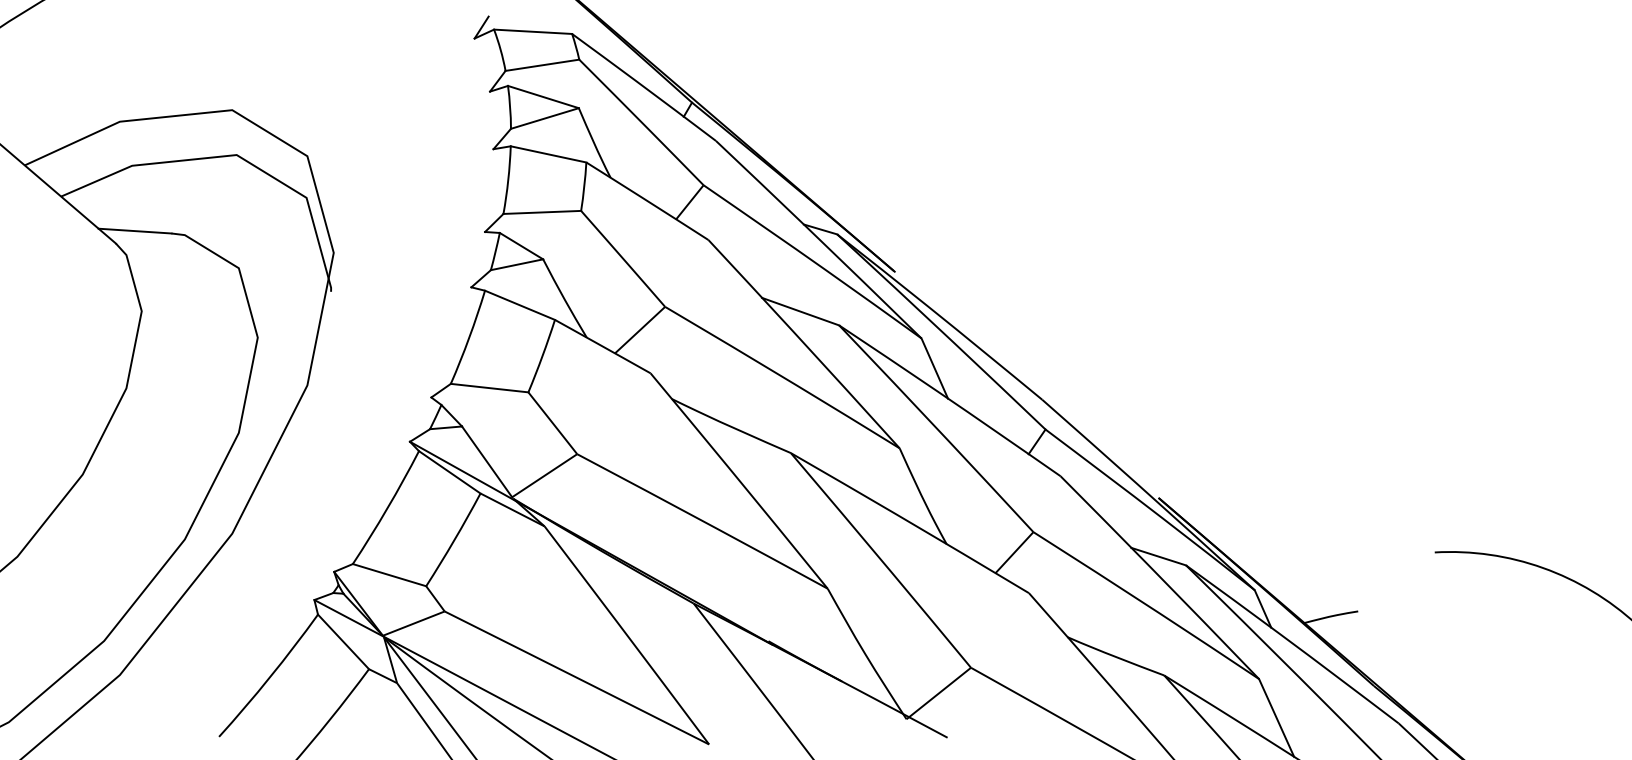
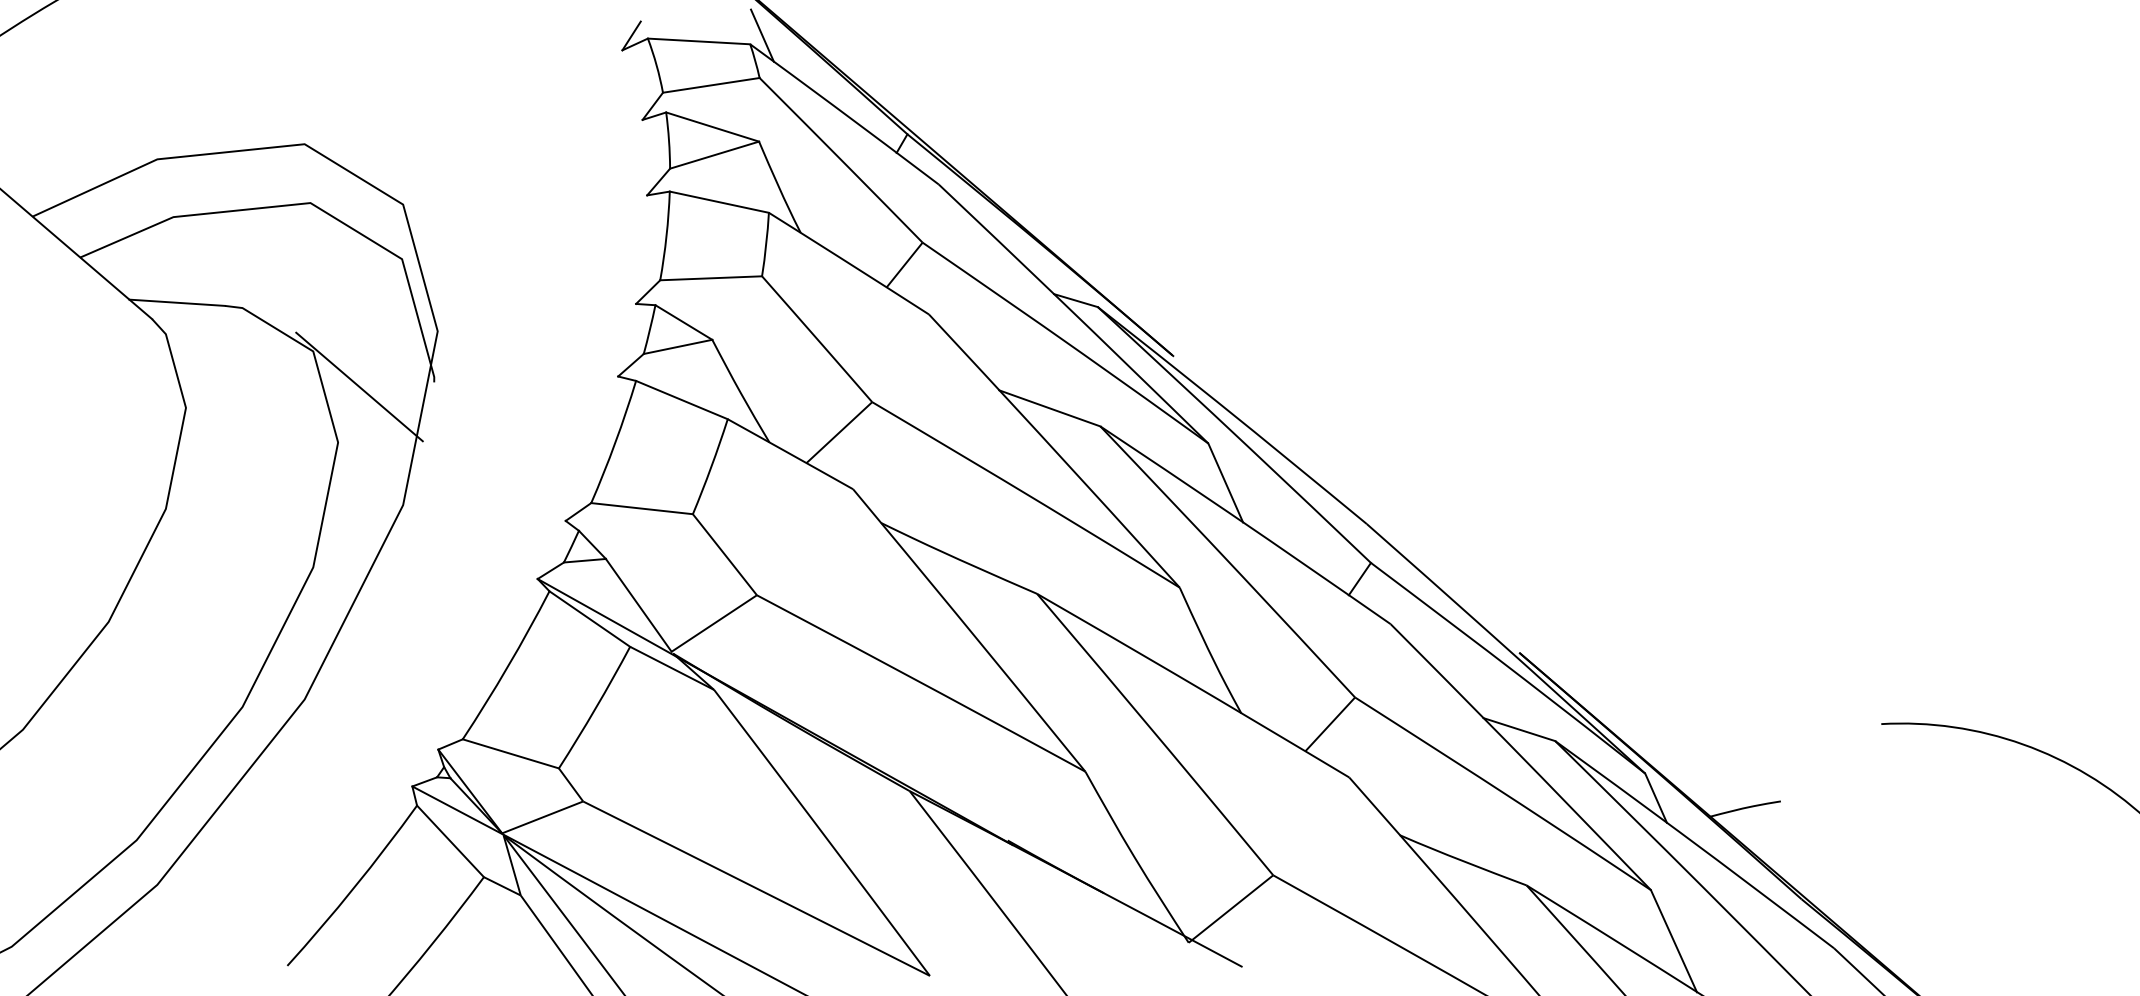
line: (581, 27) -> (762, 35), added
line: (274, 294) -> (359, 386), added

